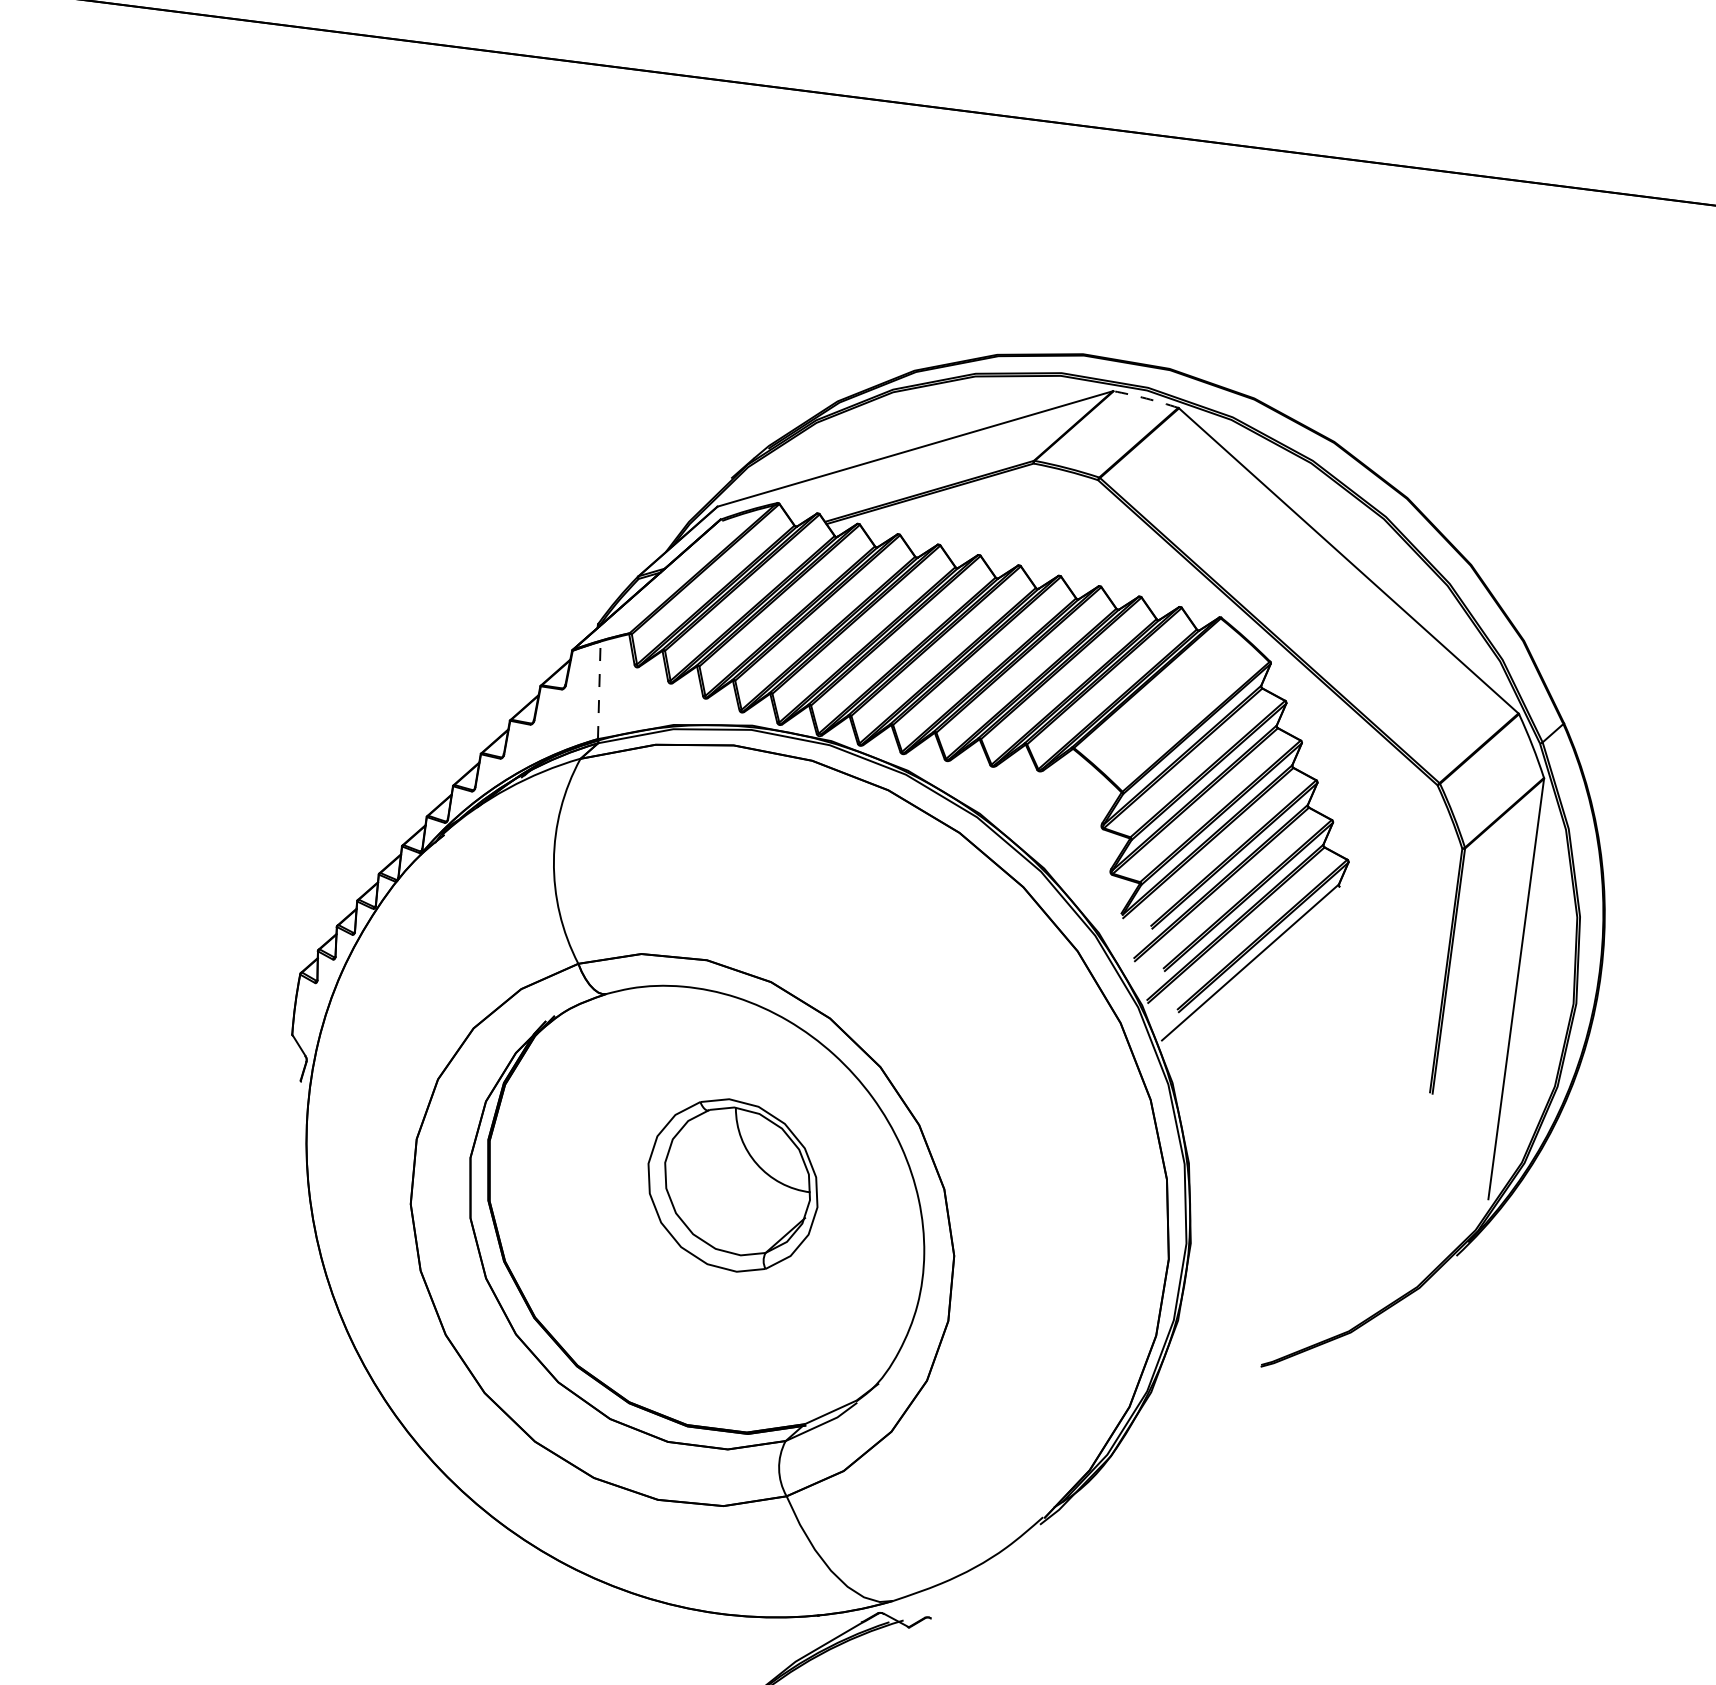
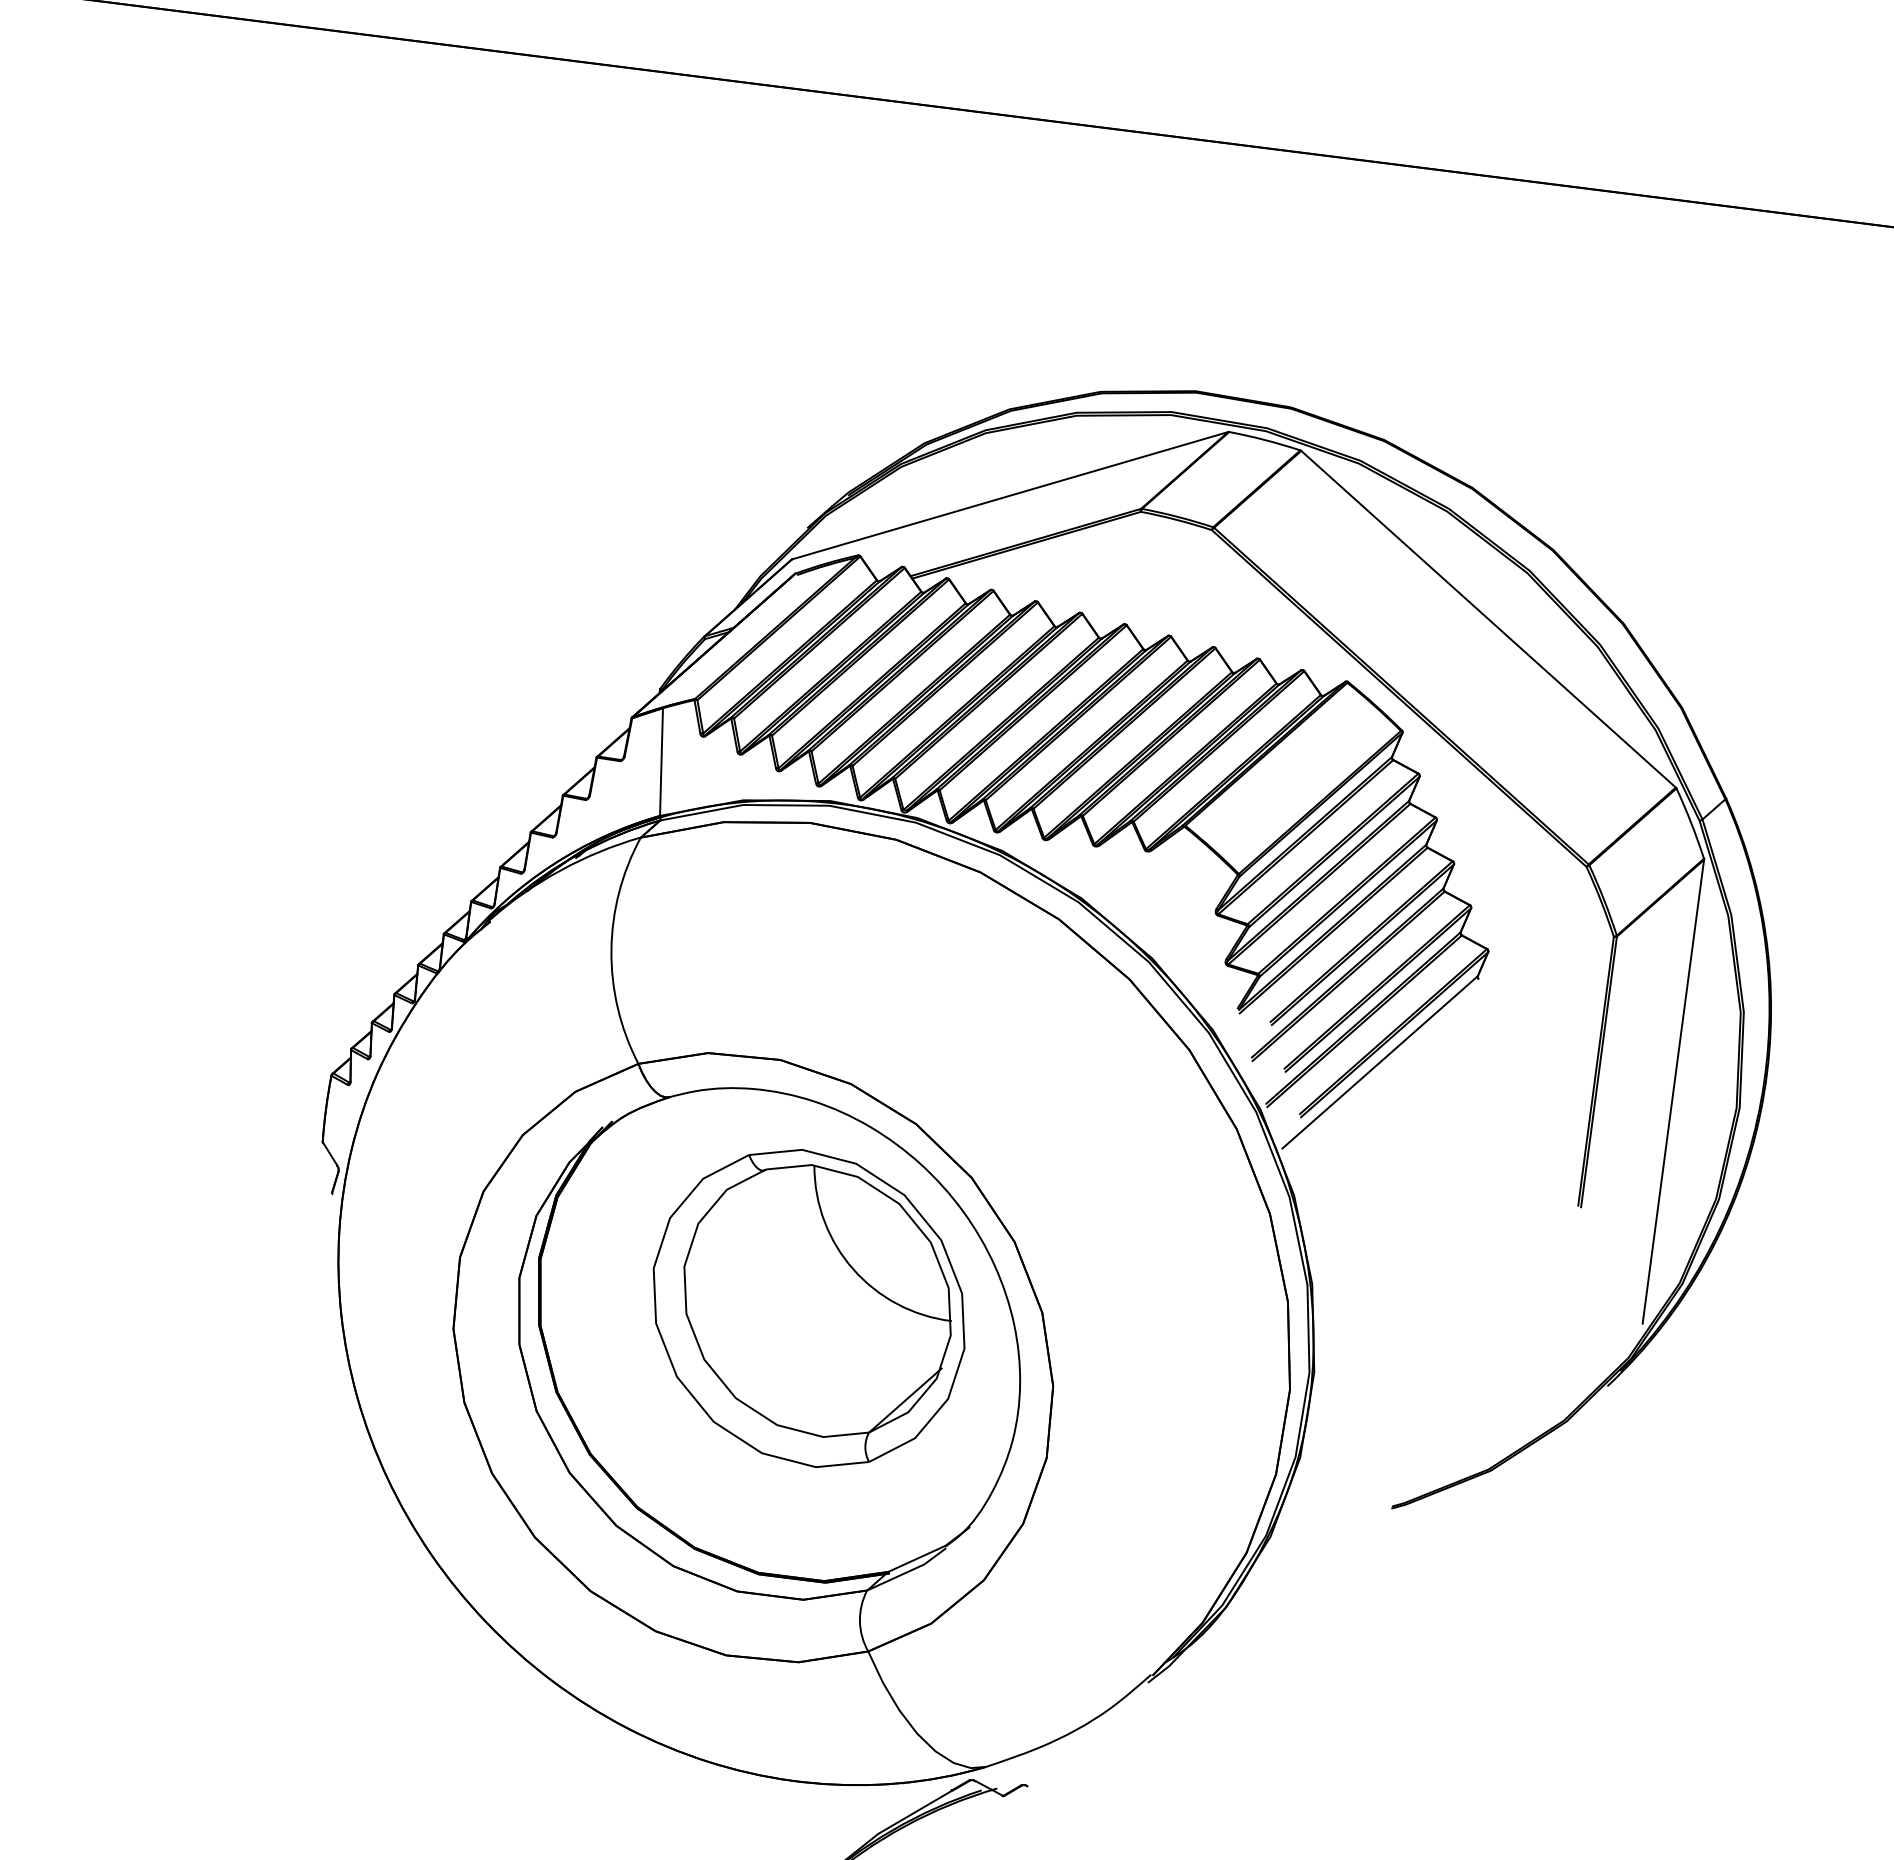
arc: (1146, 398) -> (1265, 440), dashed -> solid
line: (599, 690) -> (661, 762), dashed -> solid
part: (732, 1185) -> (808, 1308), size x1.67

